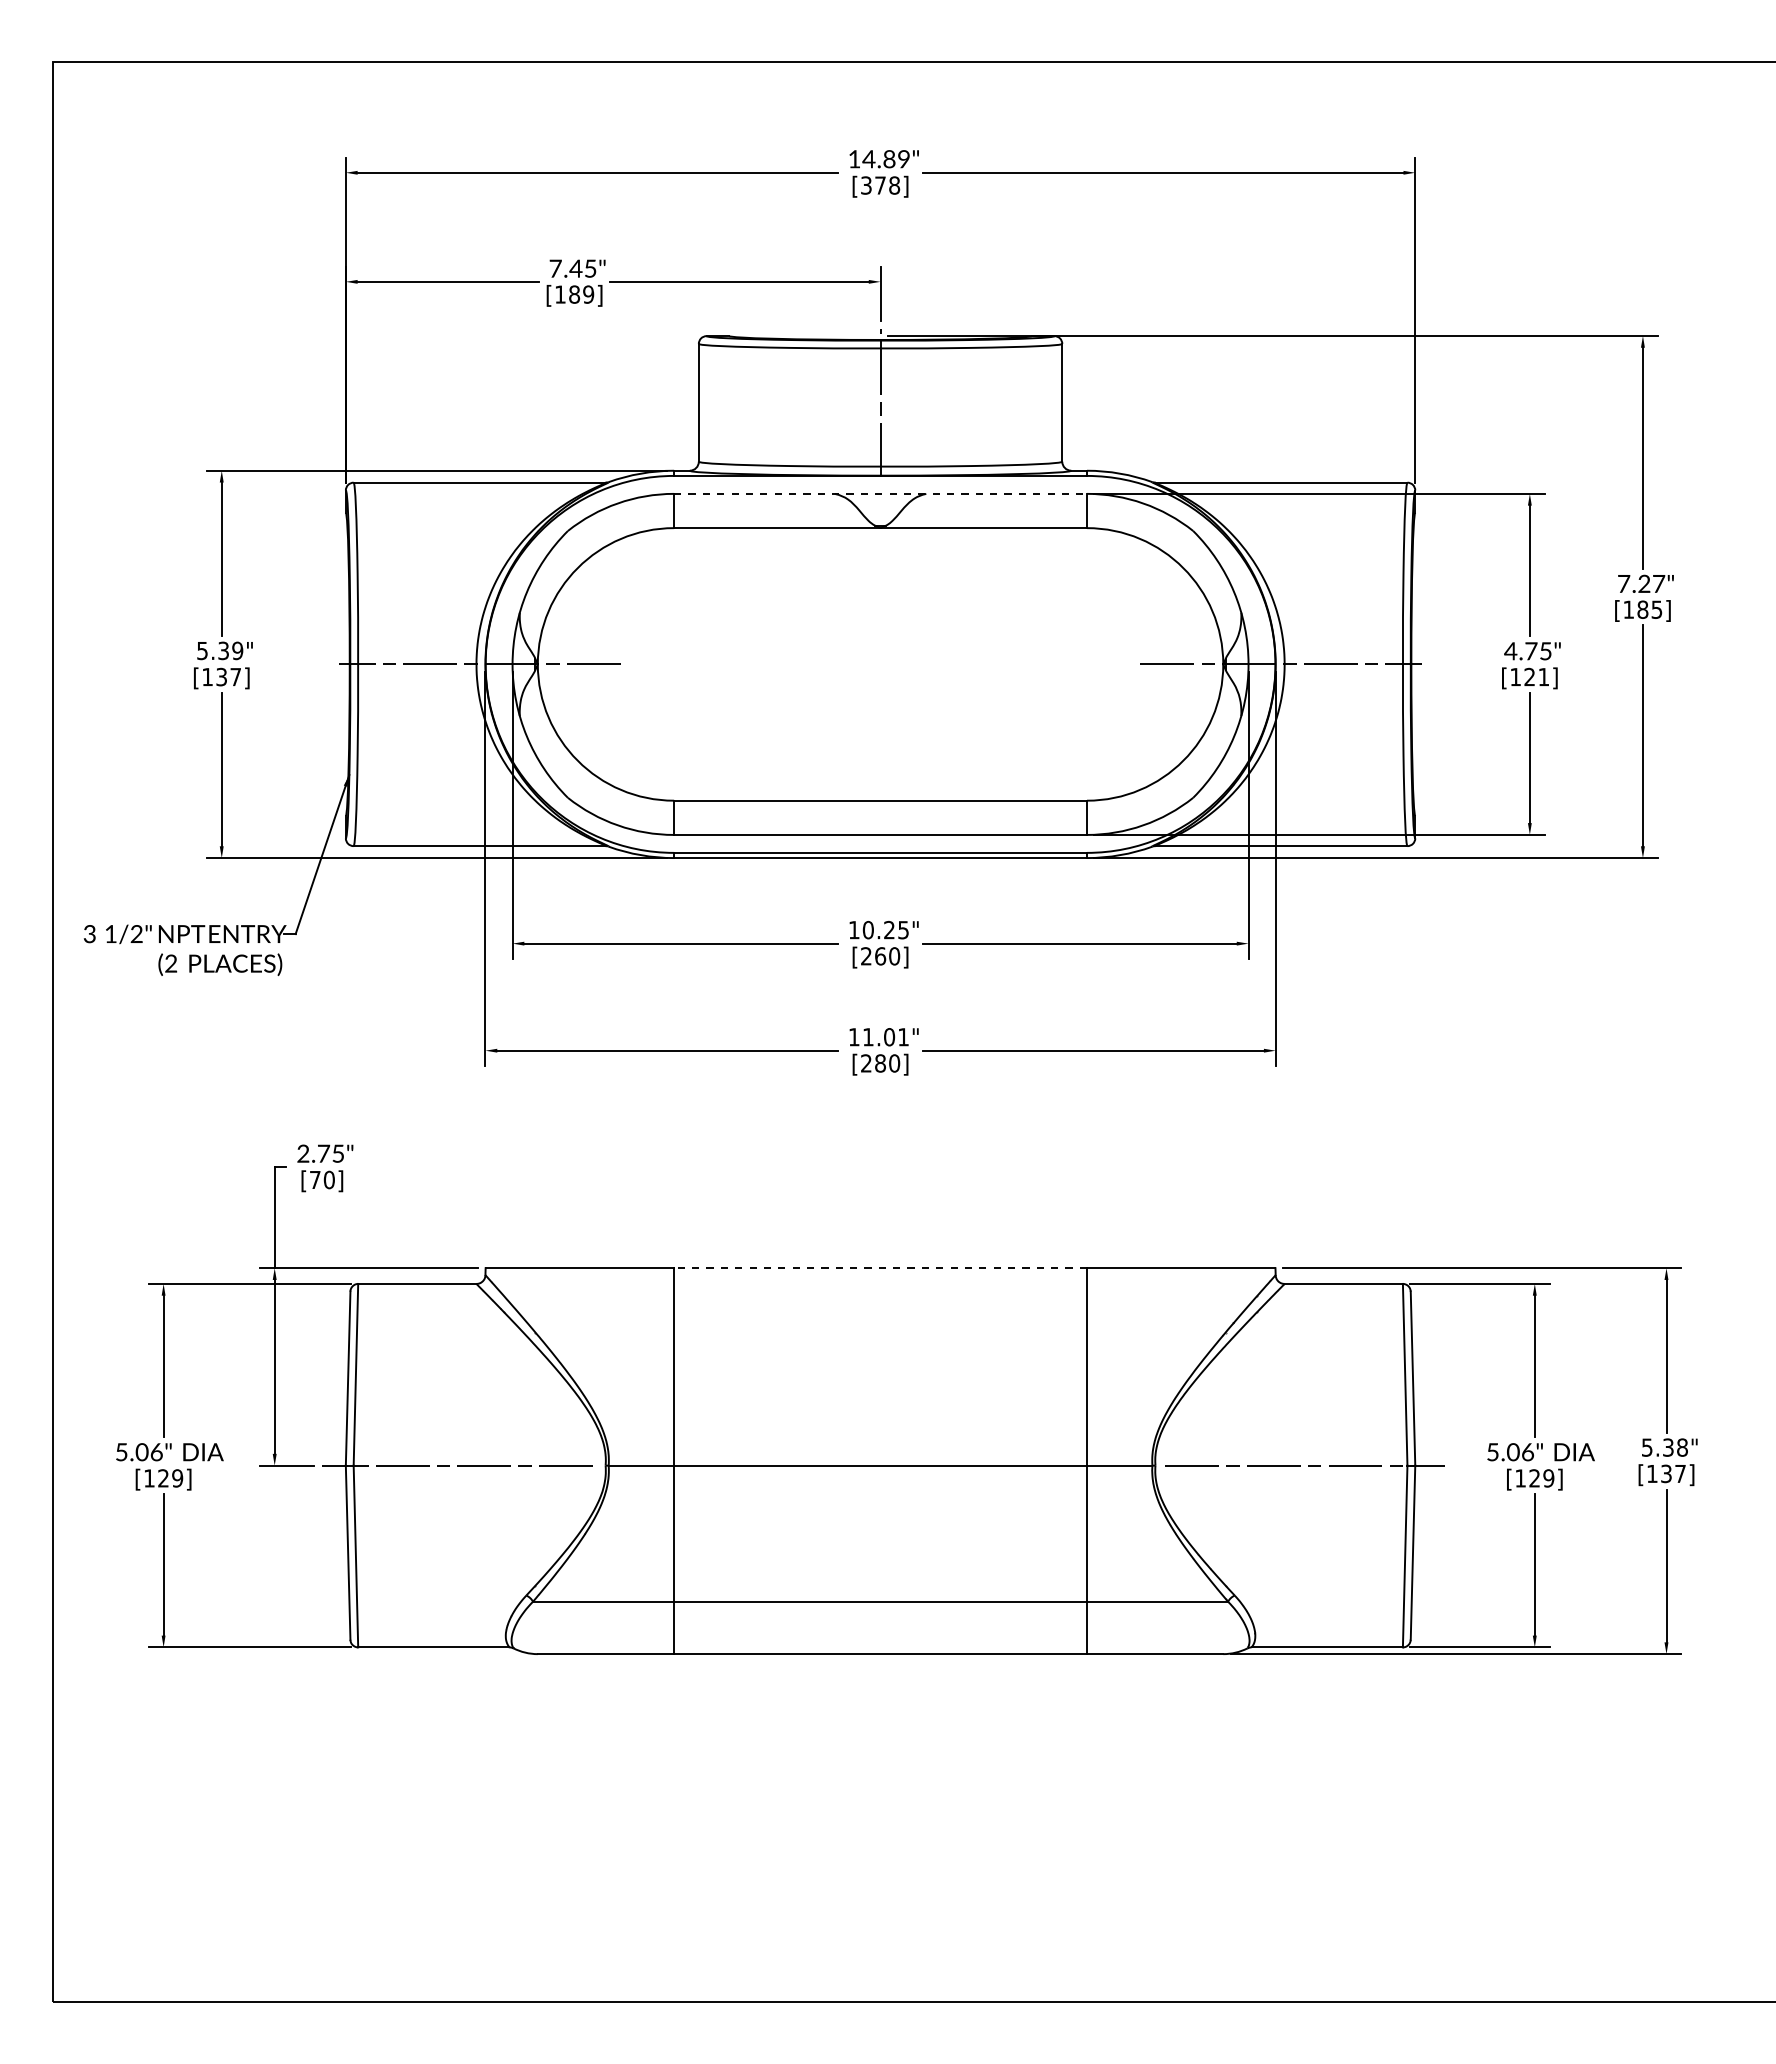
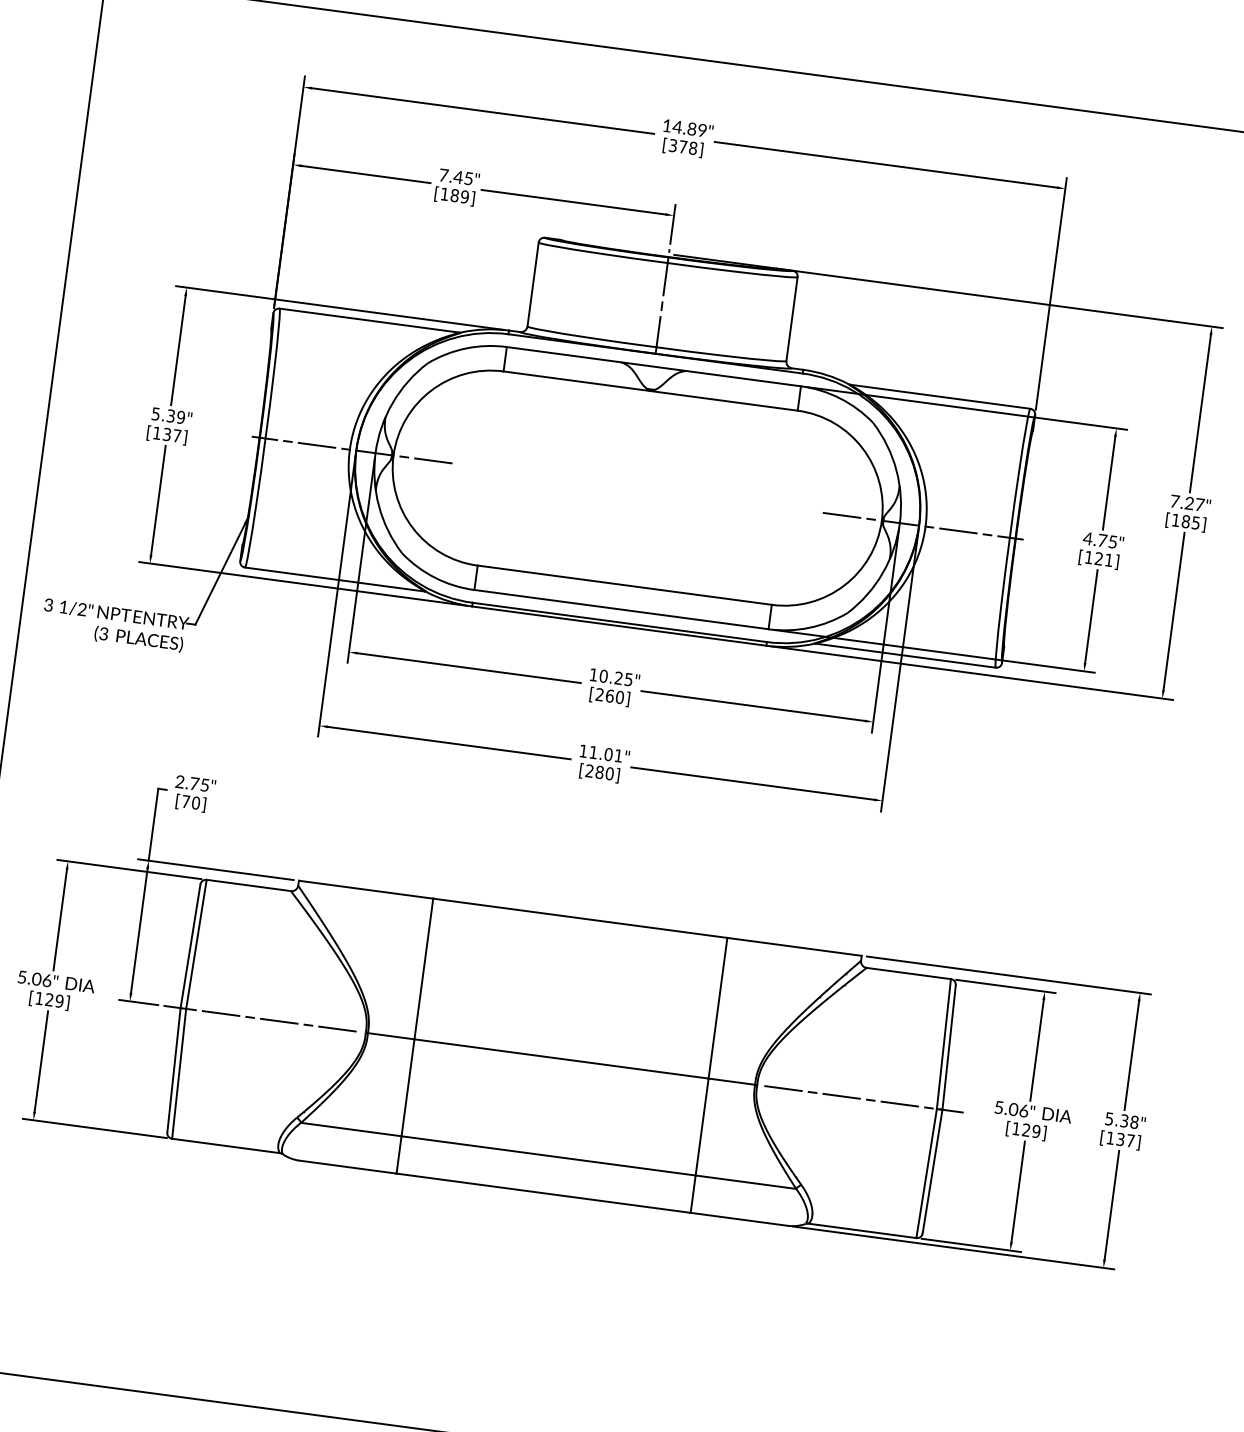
line: (881, 493) -> (654, 366), dashed -> solid
text: (171, 966) -> (103, 635), (2 -> (3
line: (880, 1268) -> (580, 918), dashed -> solid

